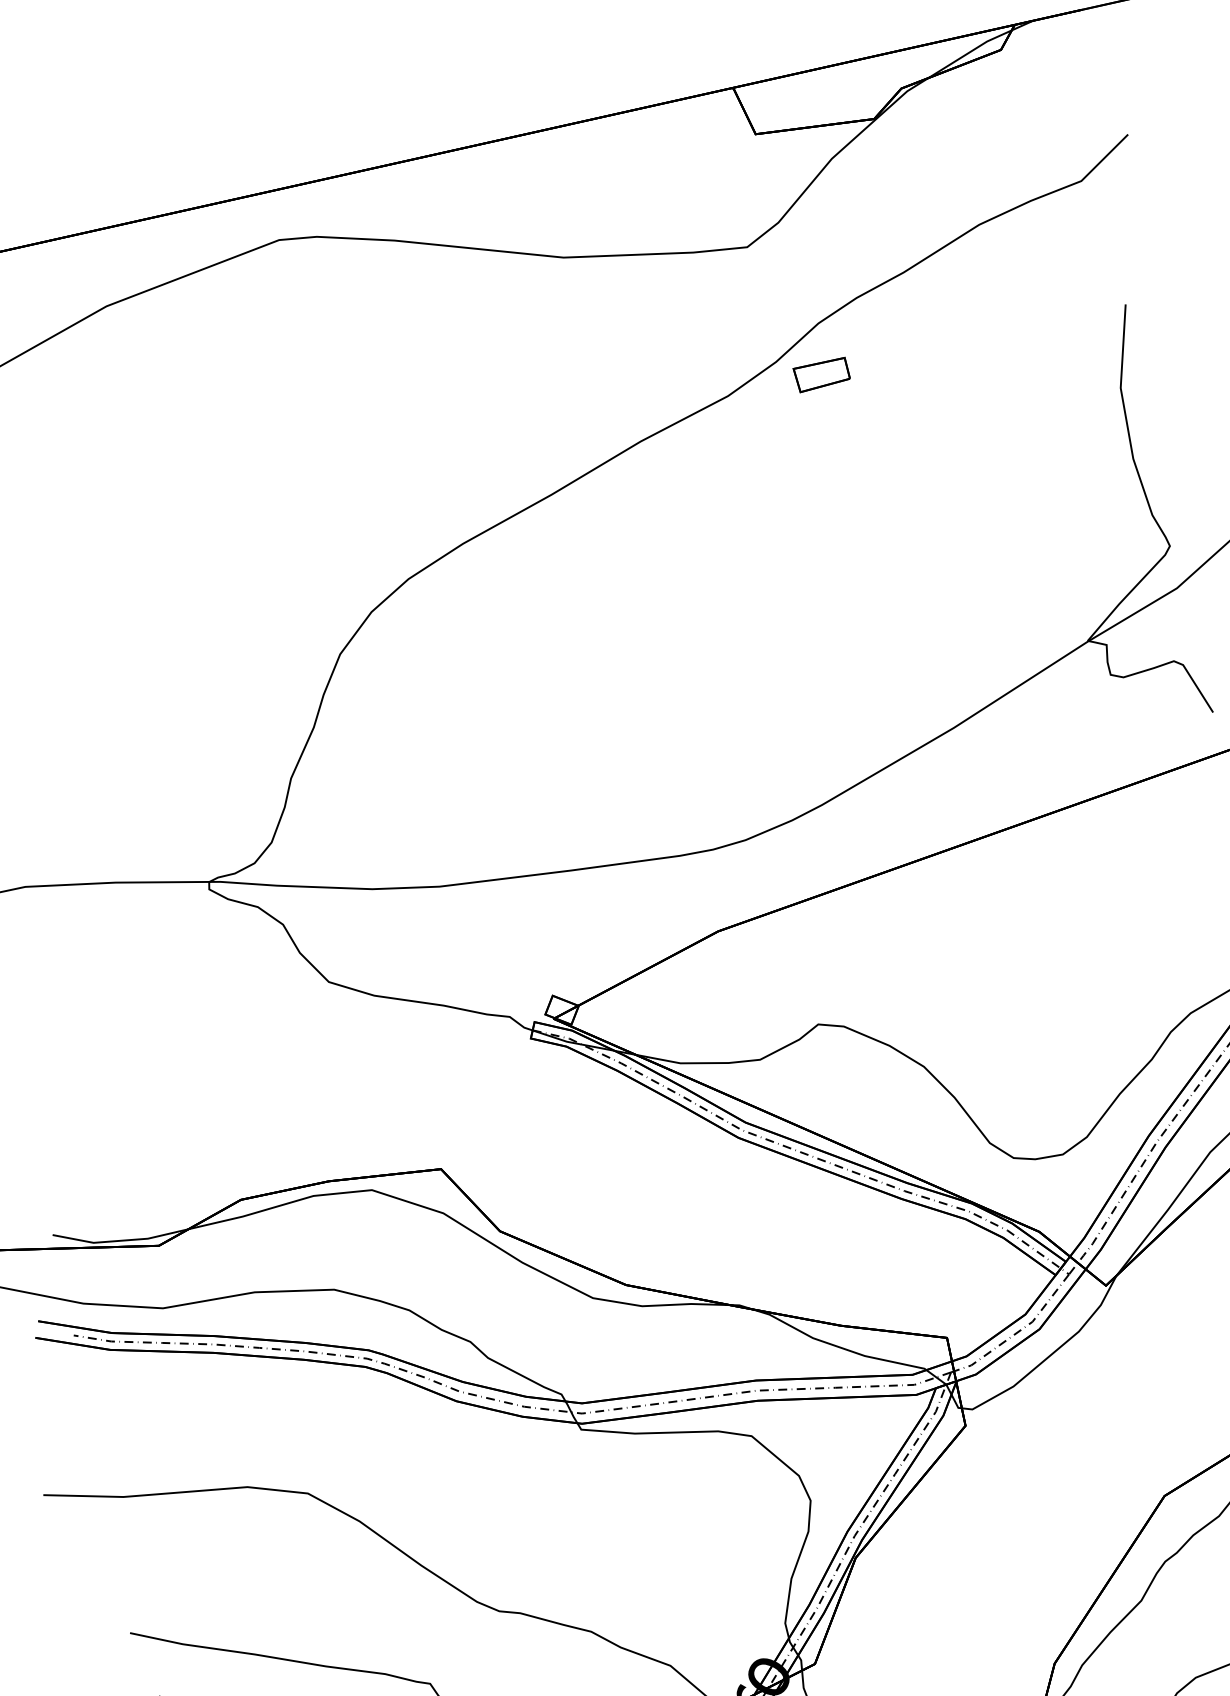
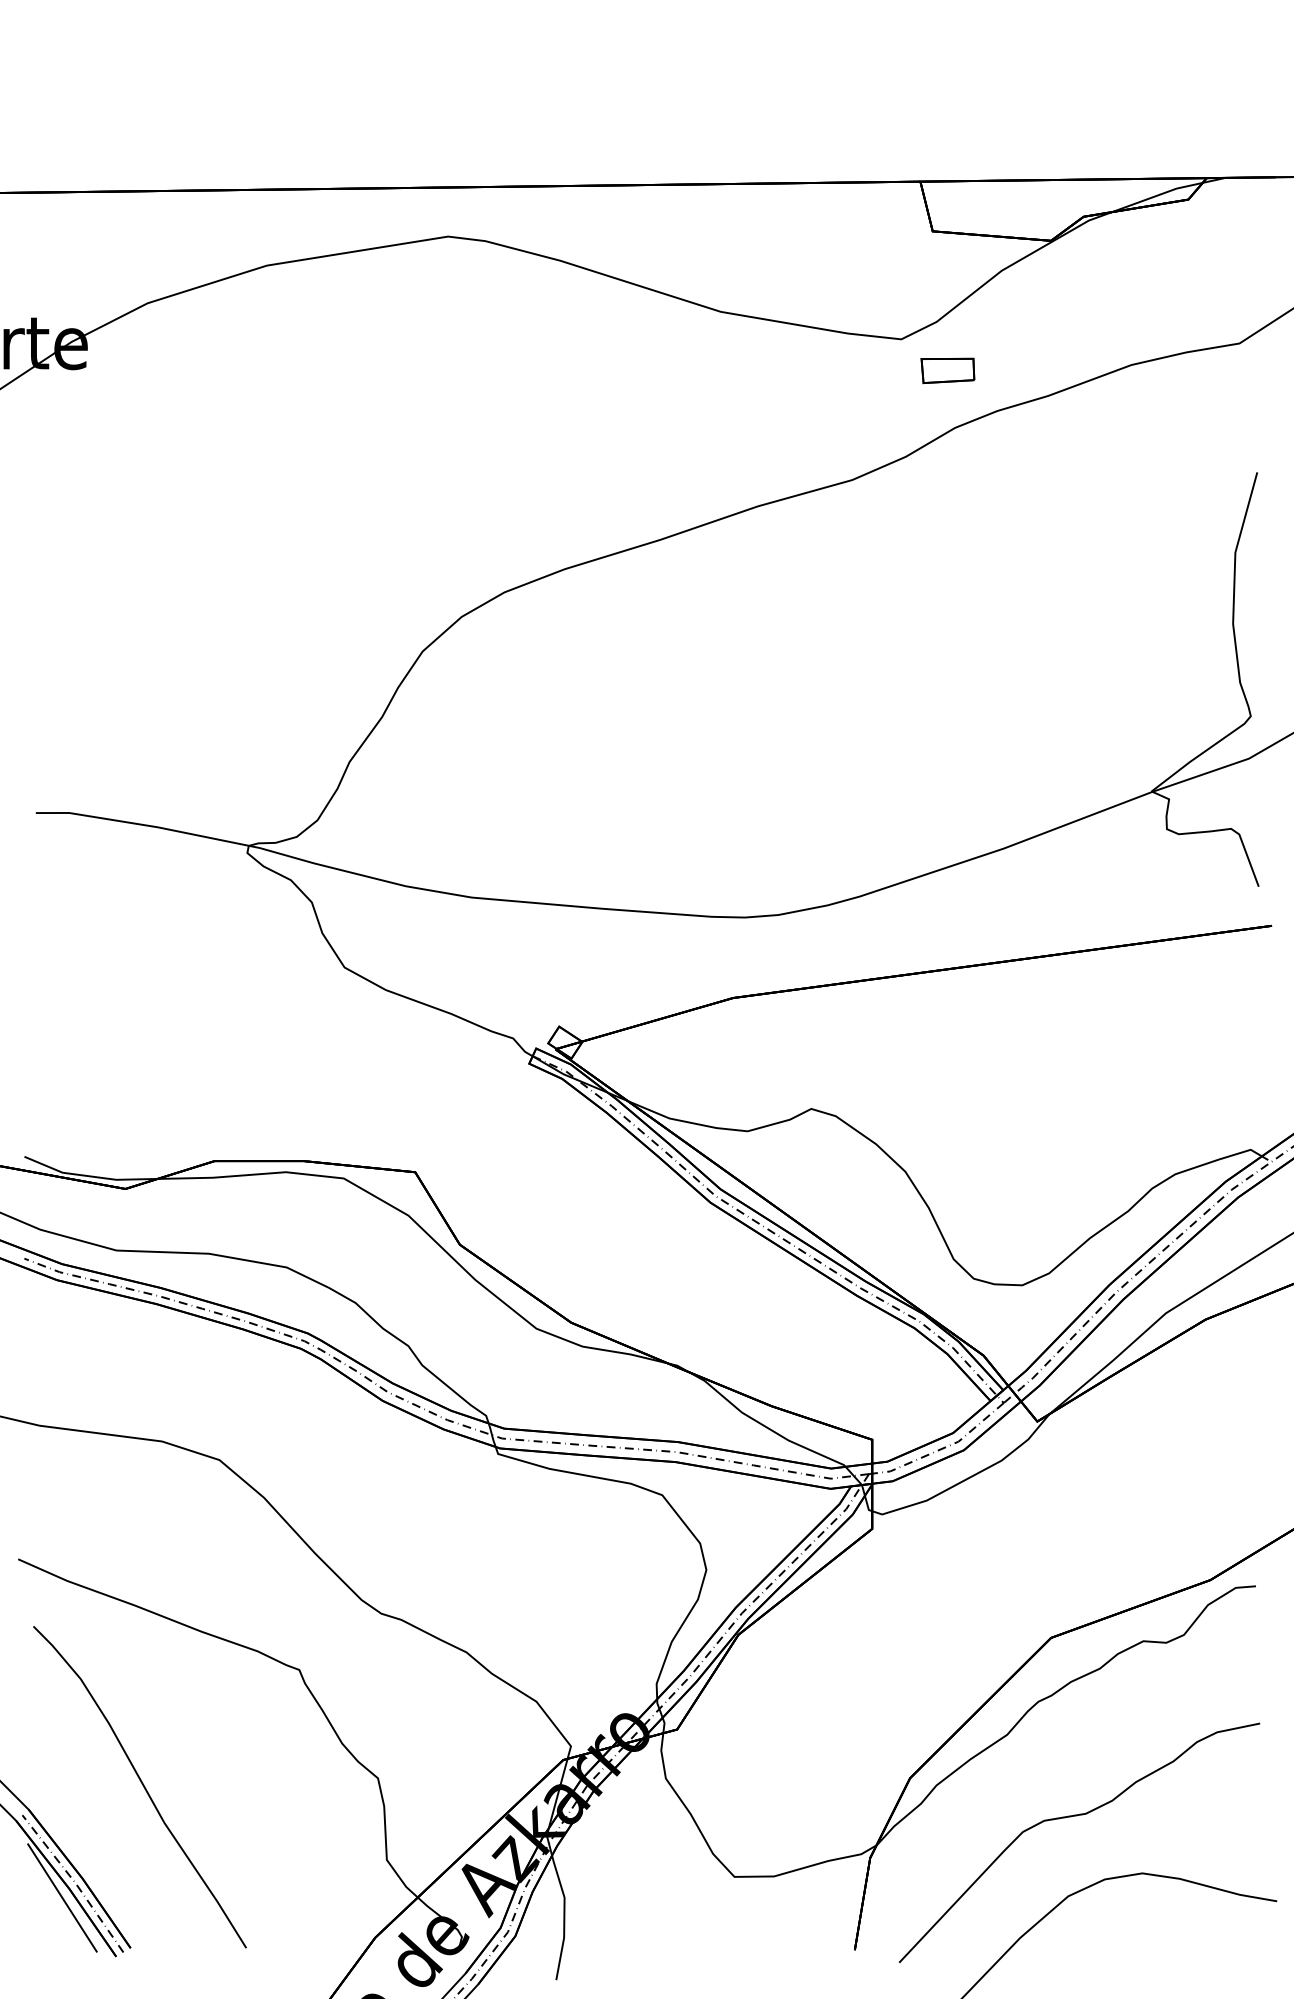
part: (821, 374) -> (947, 370), moved

